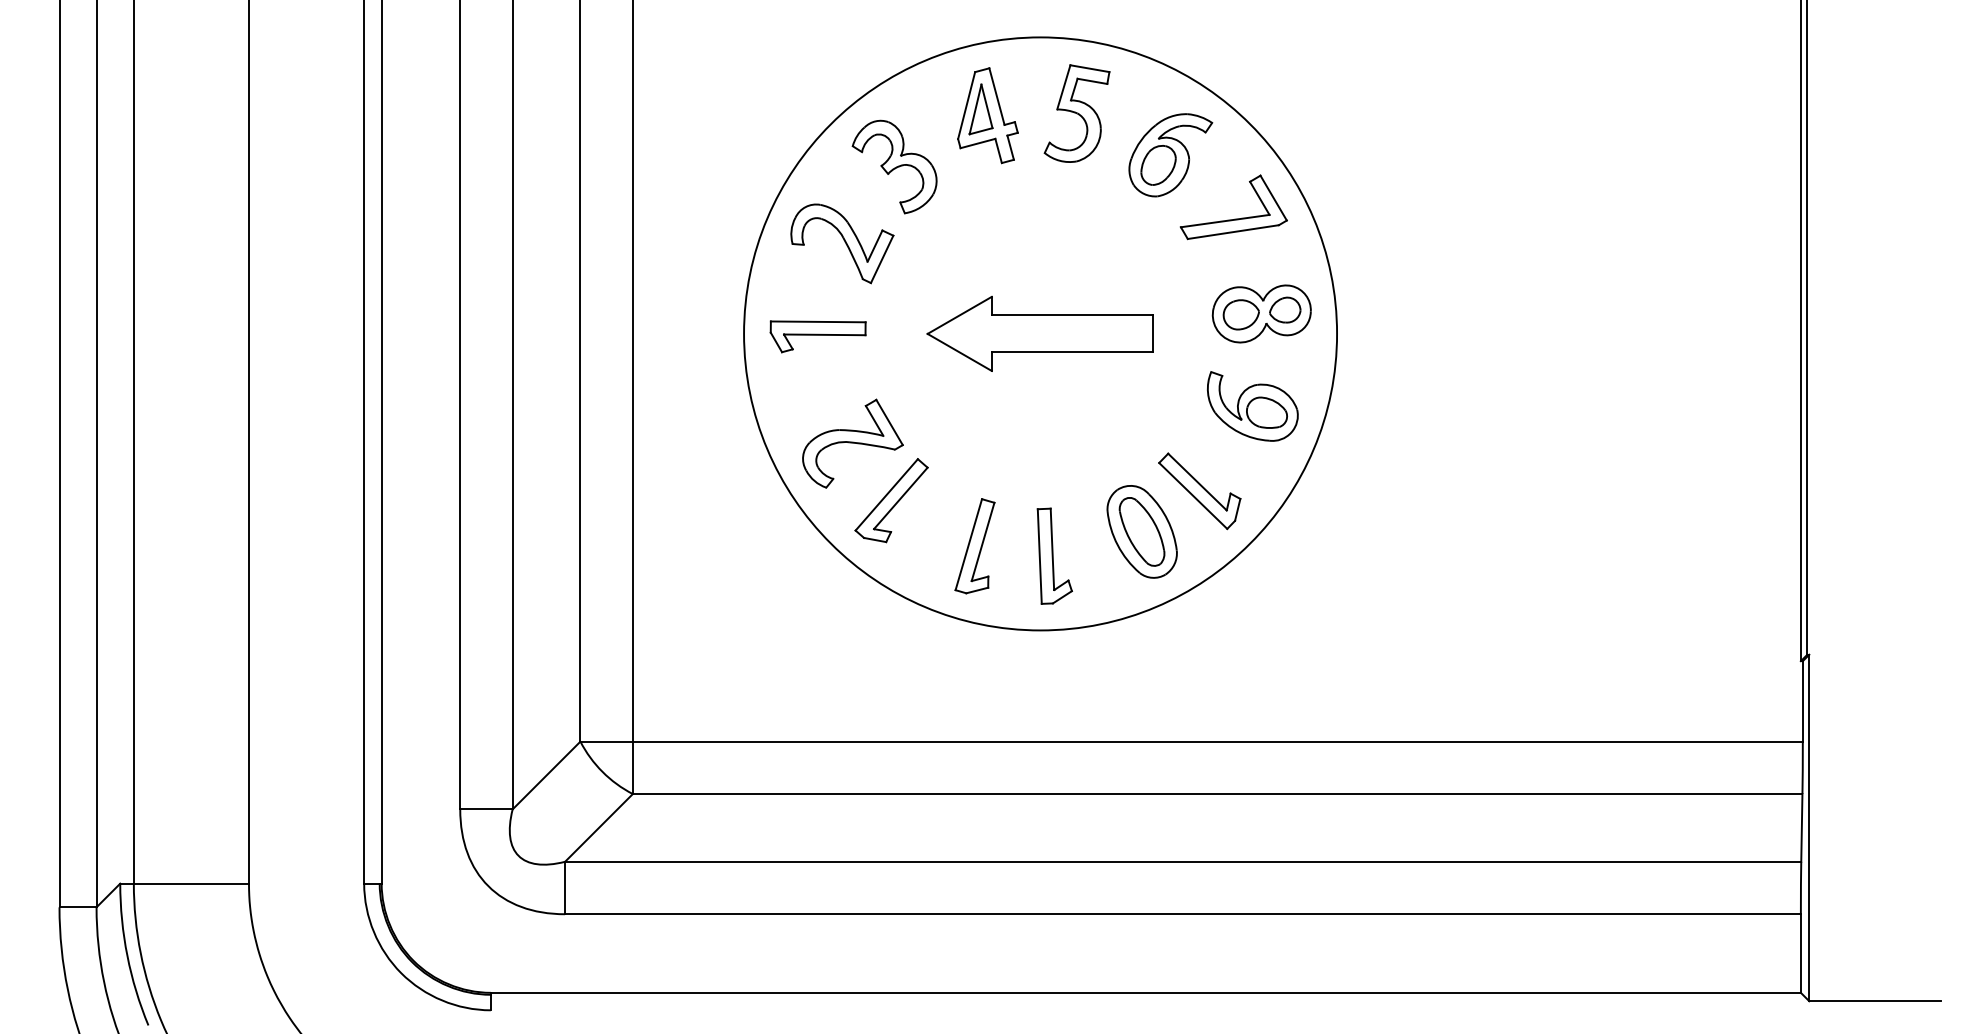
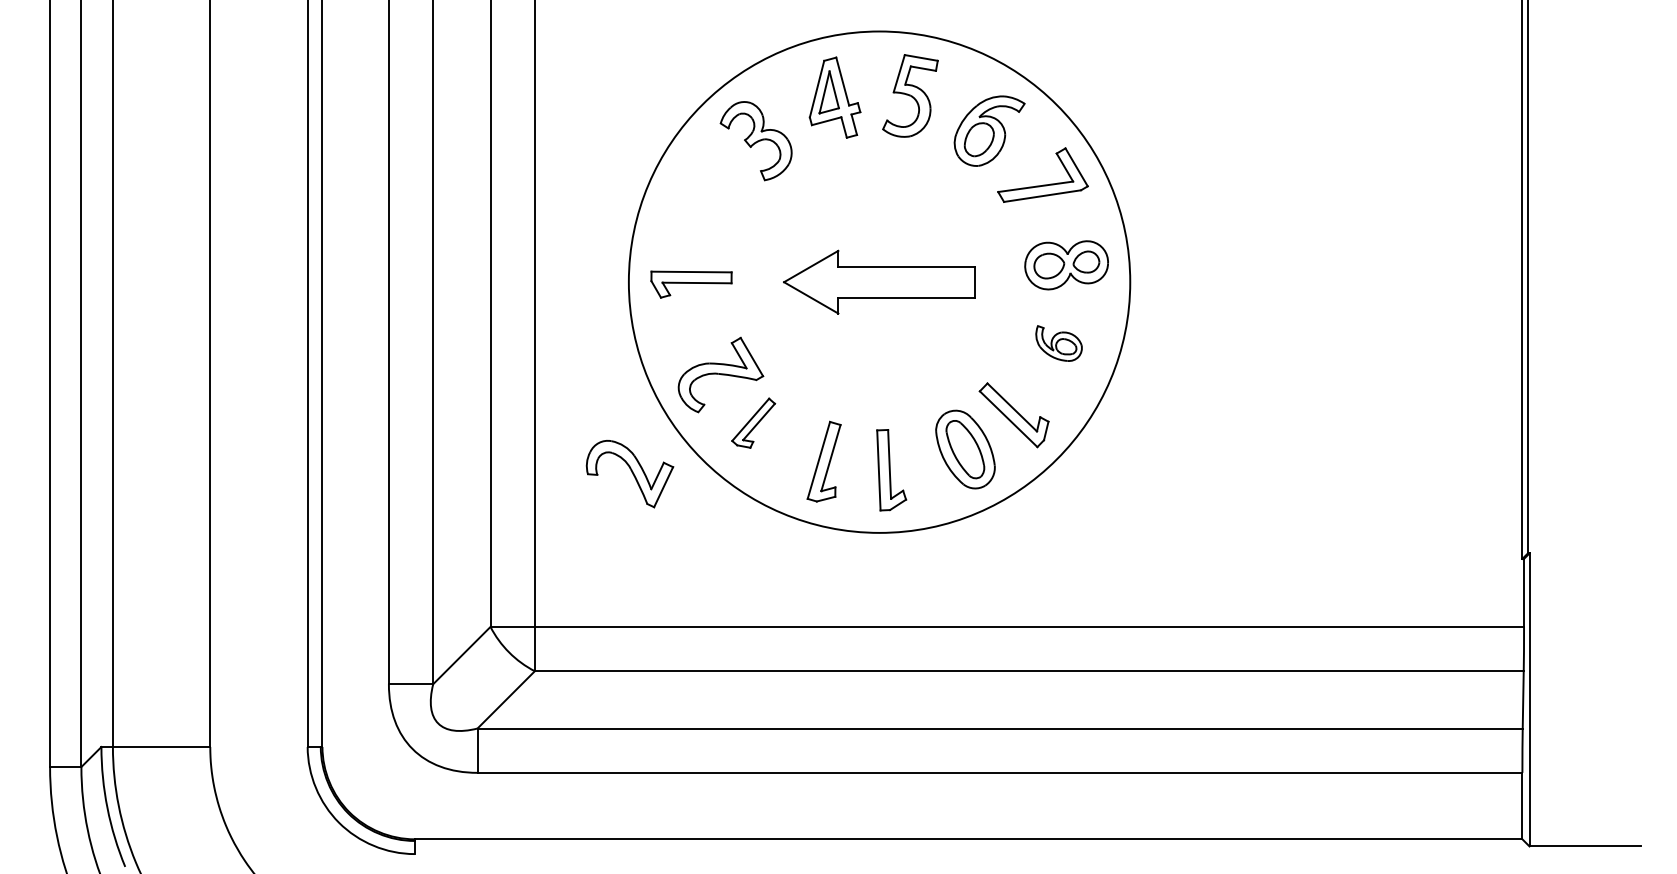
part: (842, 243) -> (630, 473), moved
part: (1252, 406) -> (1058, 343), size x0.6
part: (891, 500) -> (753, 423), size x0.7

